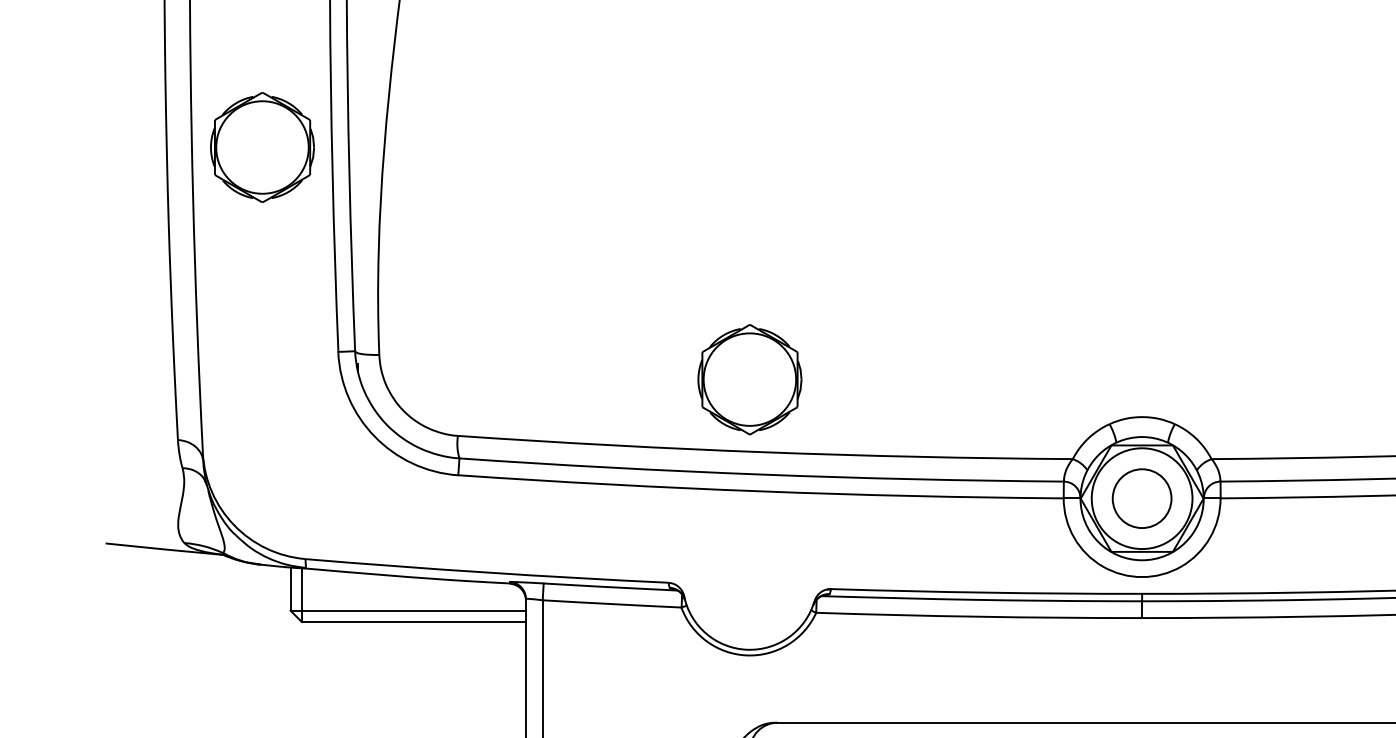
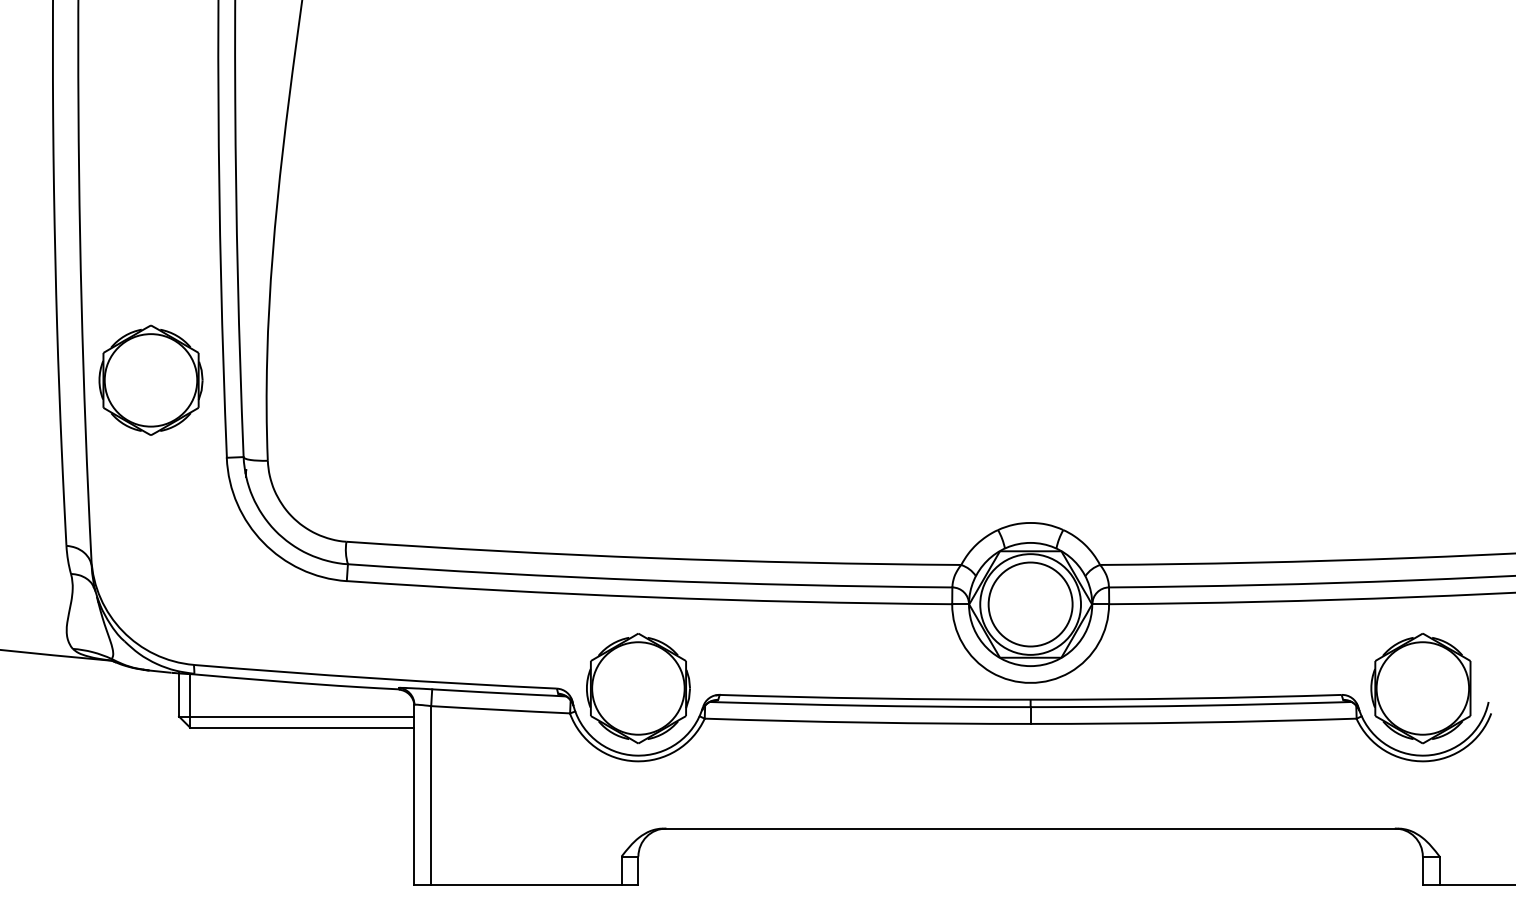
part: (262, 146) -> (150, 379), moved
part: (750, 379) -> (638, 688), moved
circle: (1142, 498) -> (1030, 604), size x1.43

